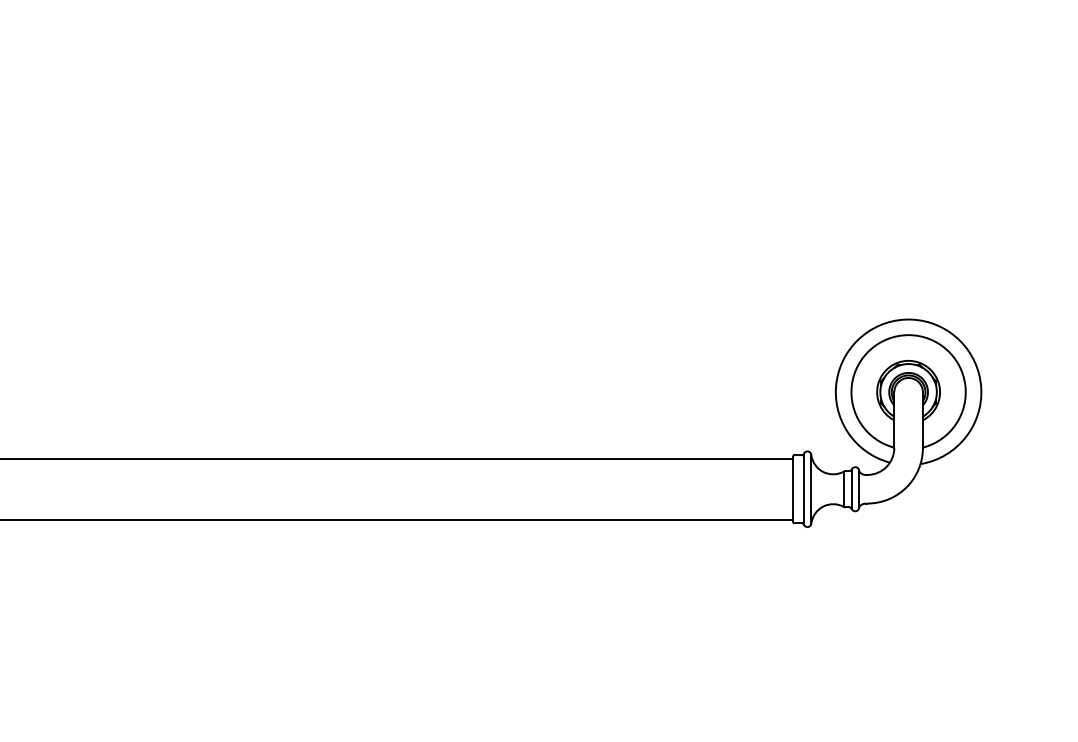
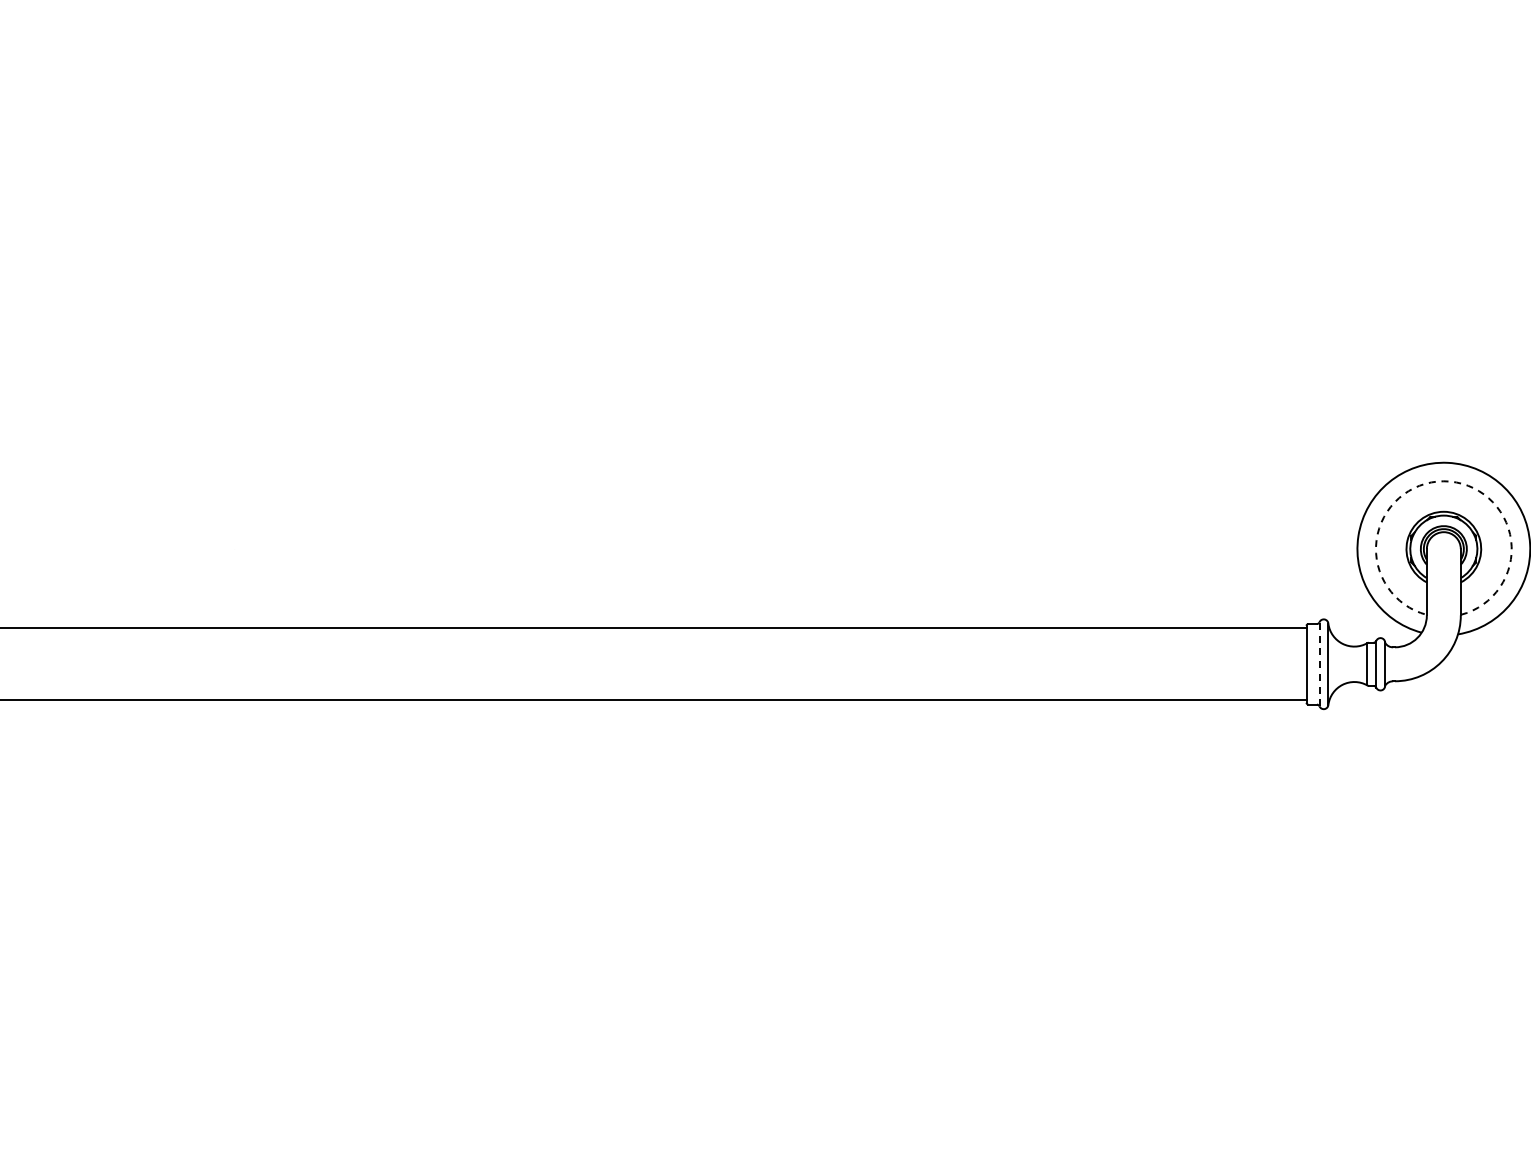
arc: (908, 335) -> (1443, 481), solid -> dashed
line: (803, 488) -> (1319, 663), solid -> dashed

